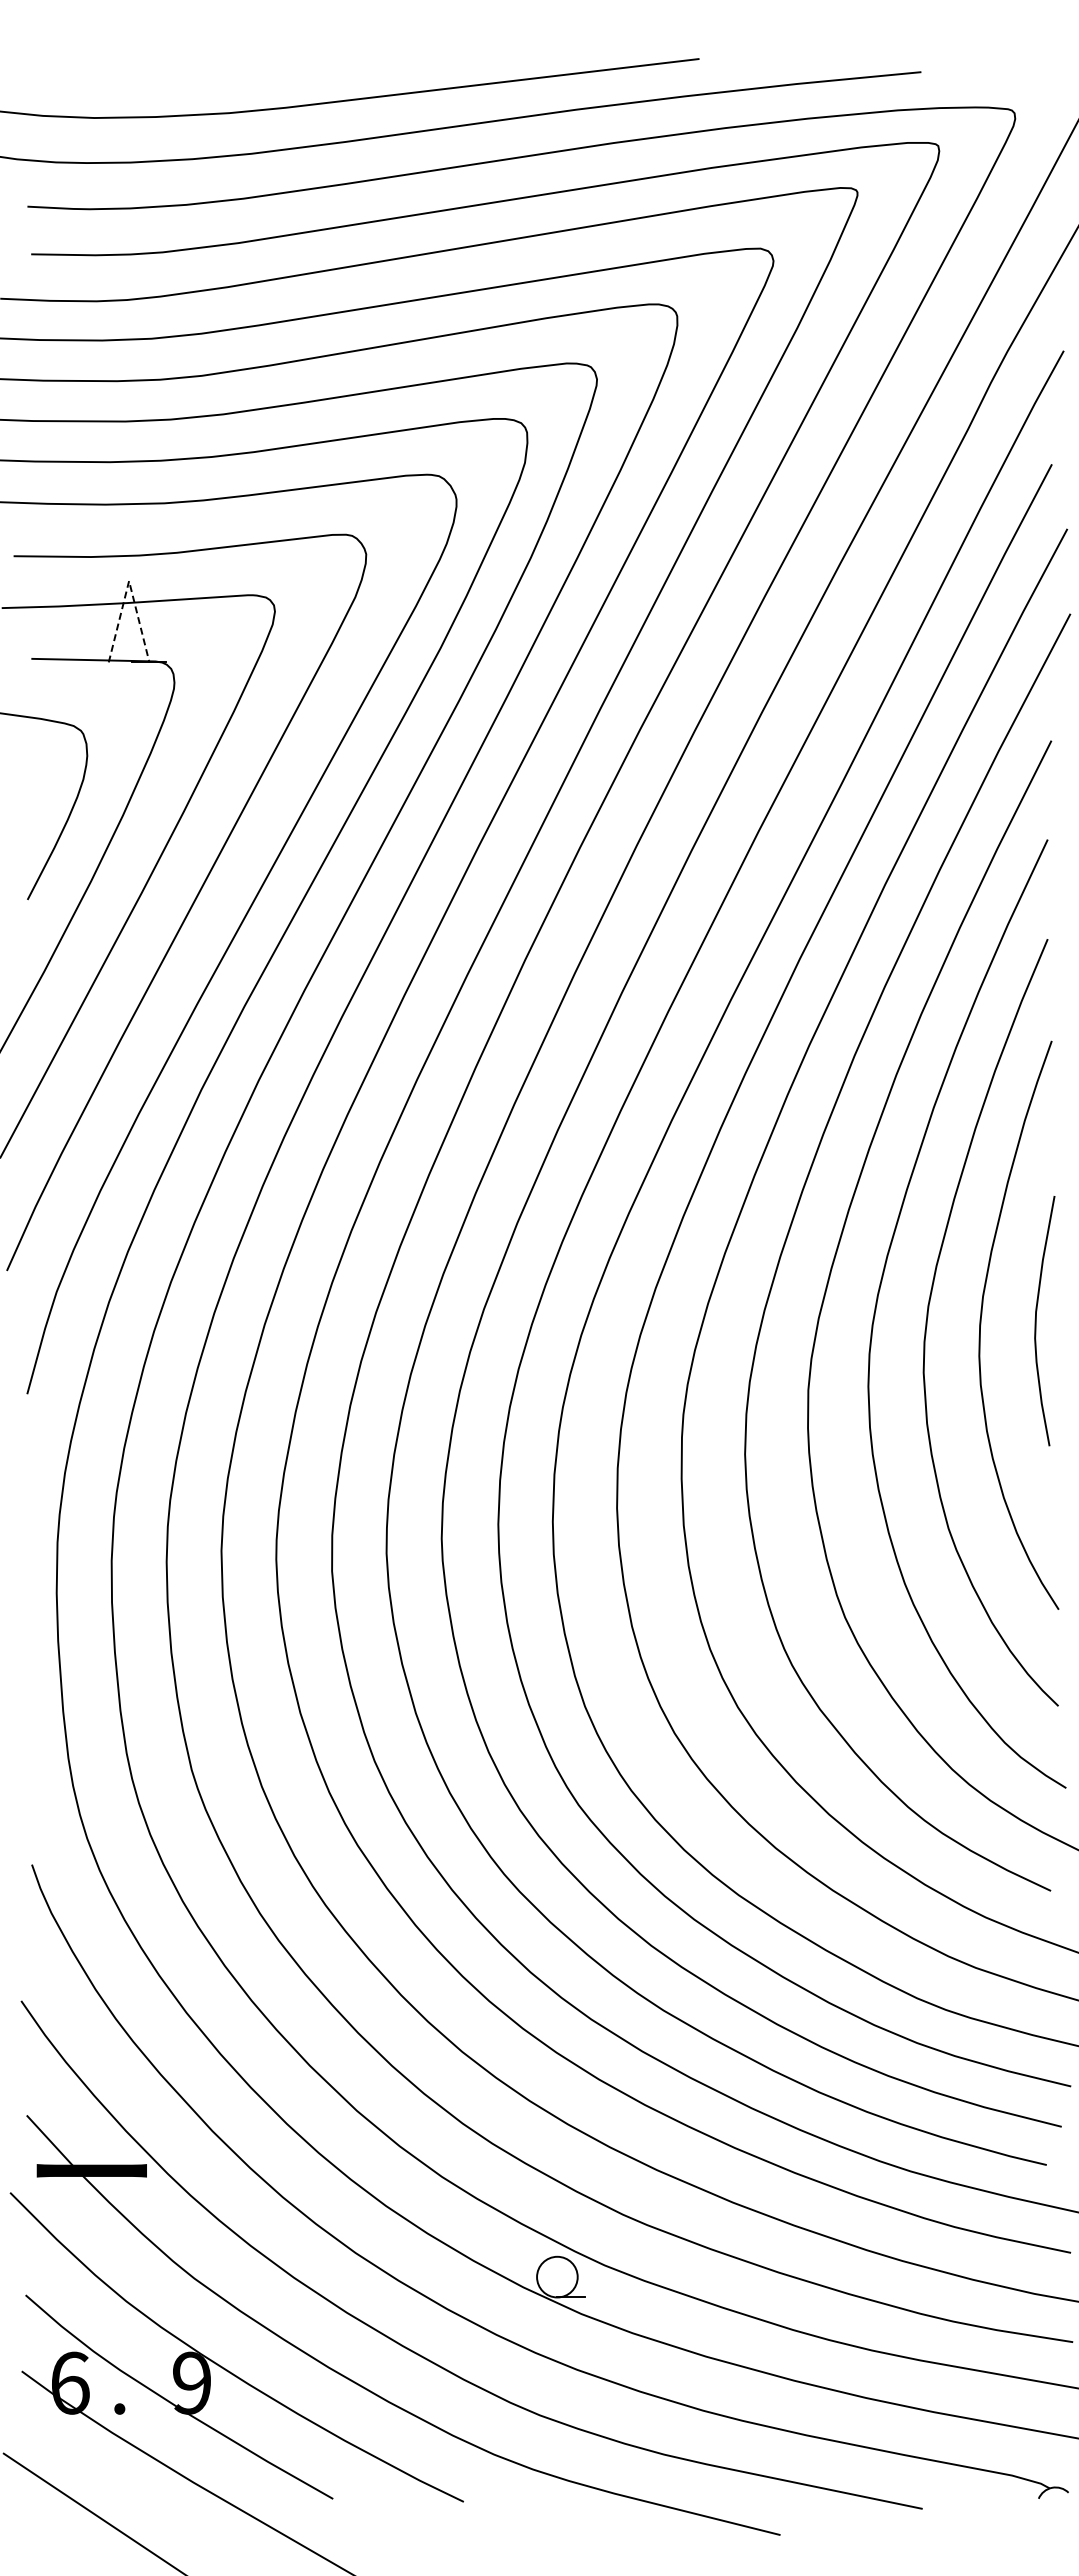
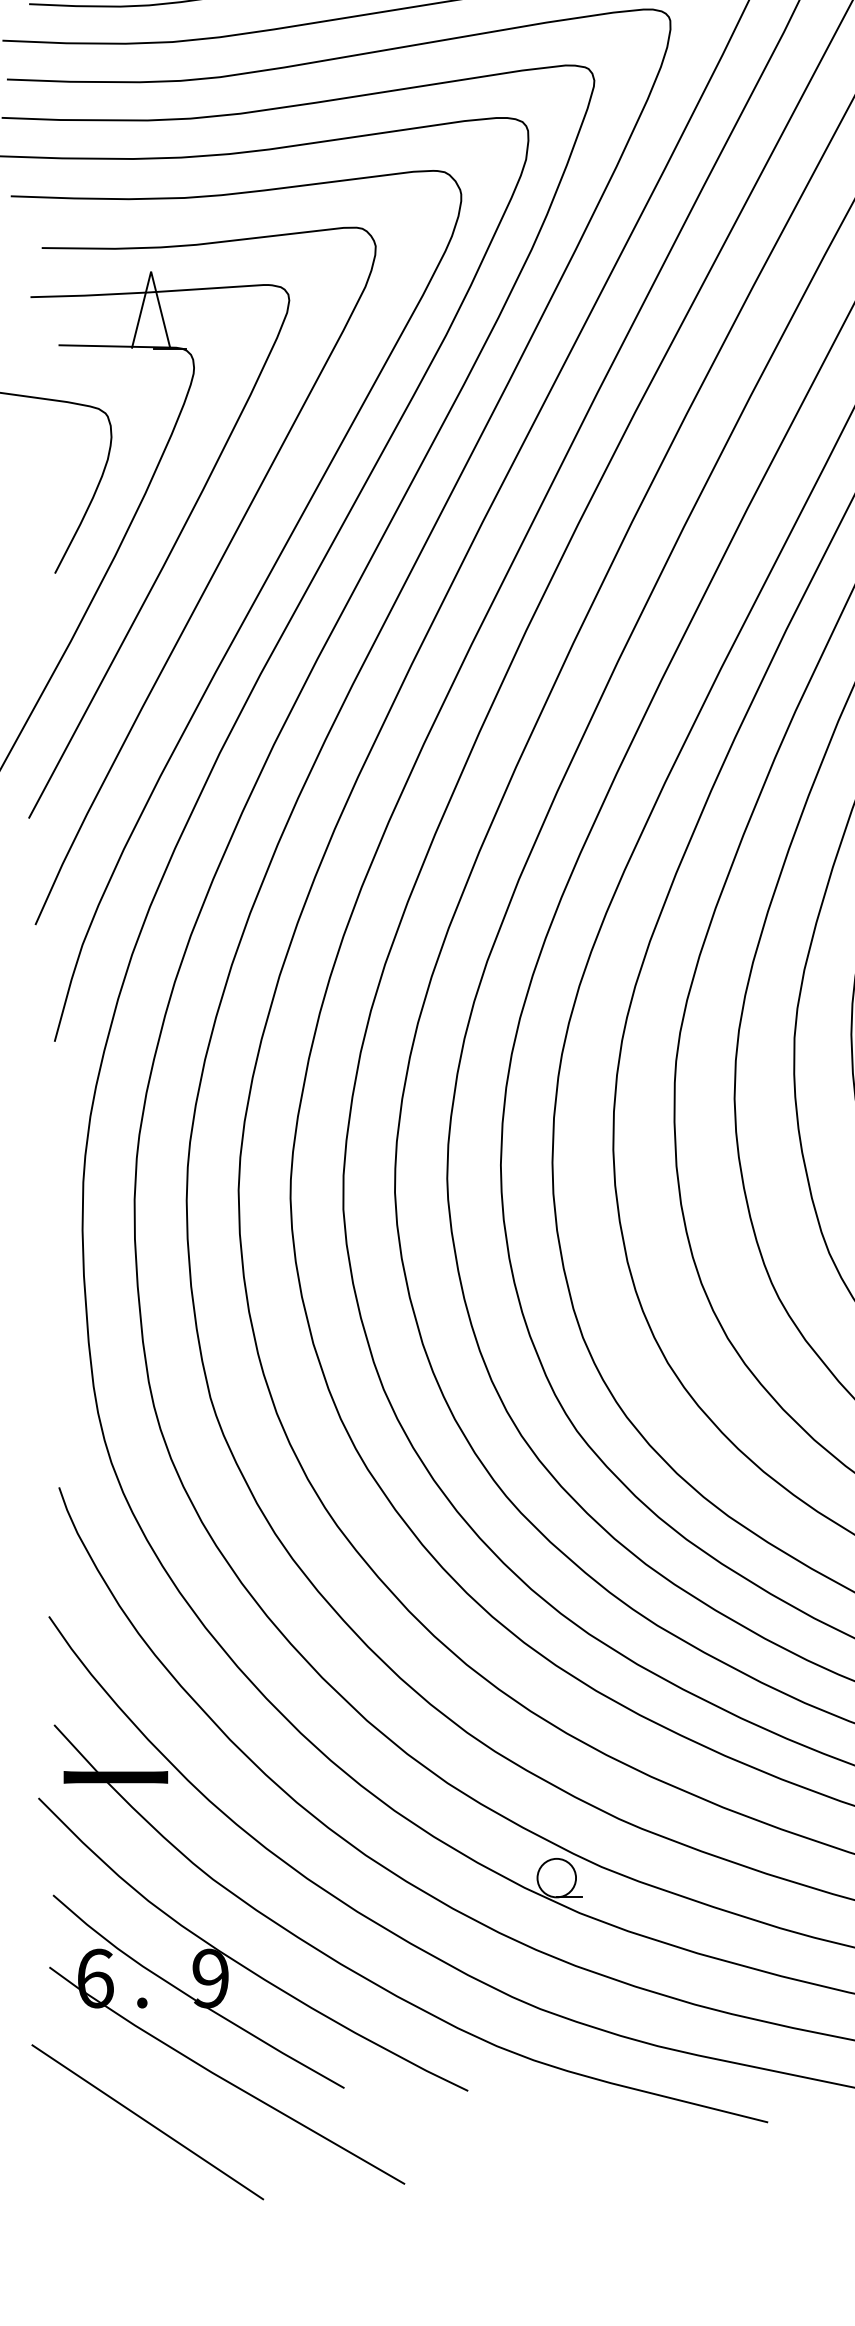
line: (129, 581) -> (151, 271), dashed -> solid

